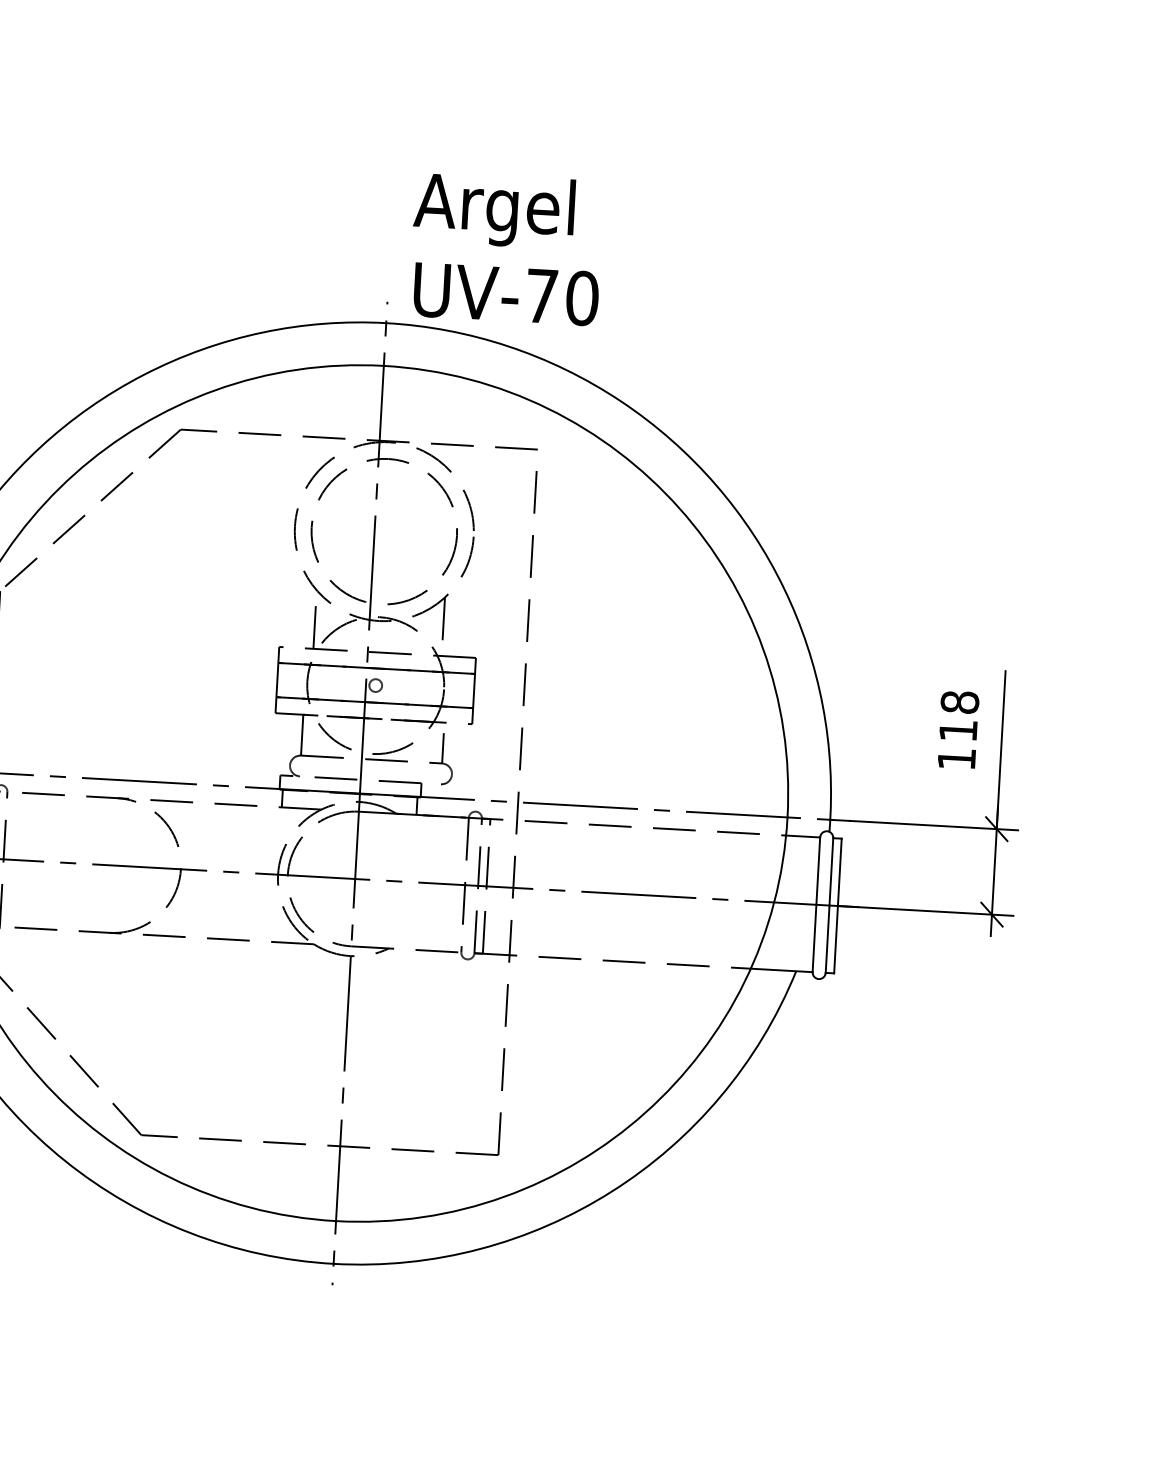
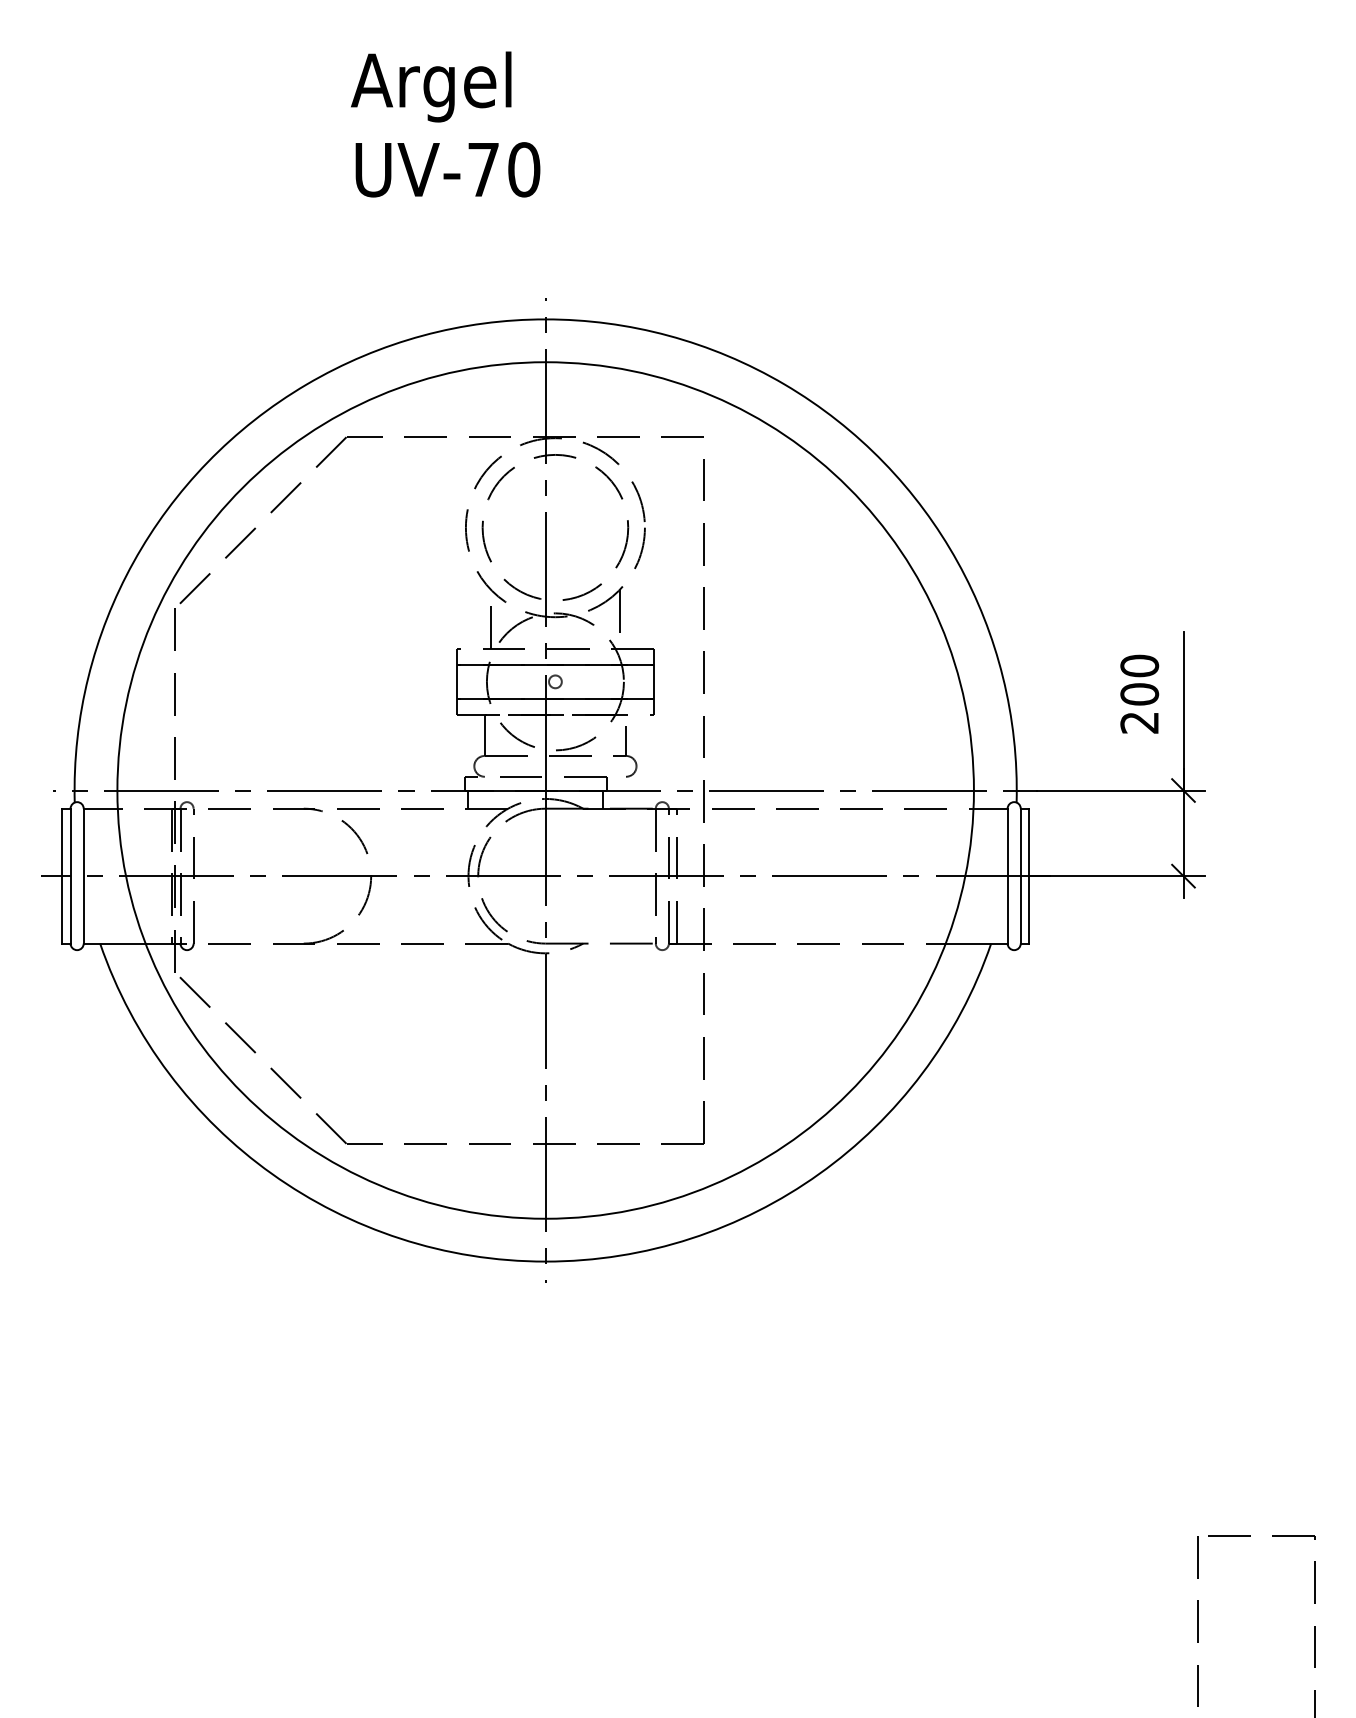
text: (506, 248) -> (445, 124), moved
text: (958, 729) -> (1139, 693), 118 -> 200

